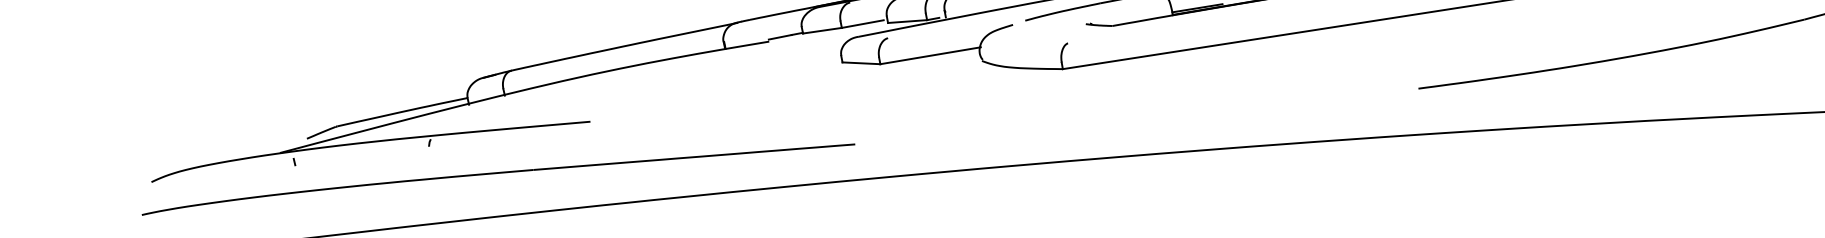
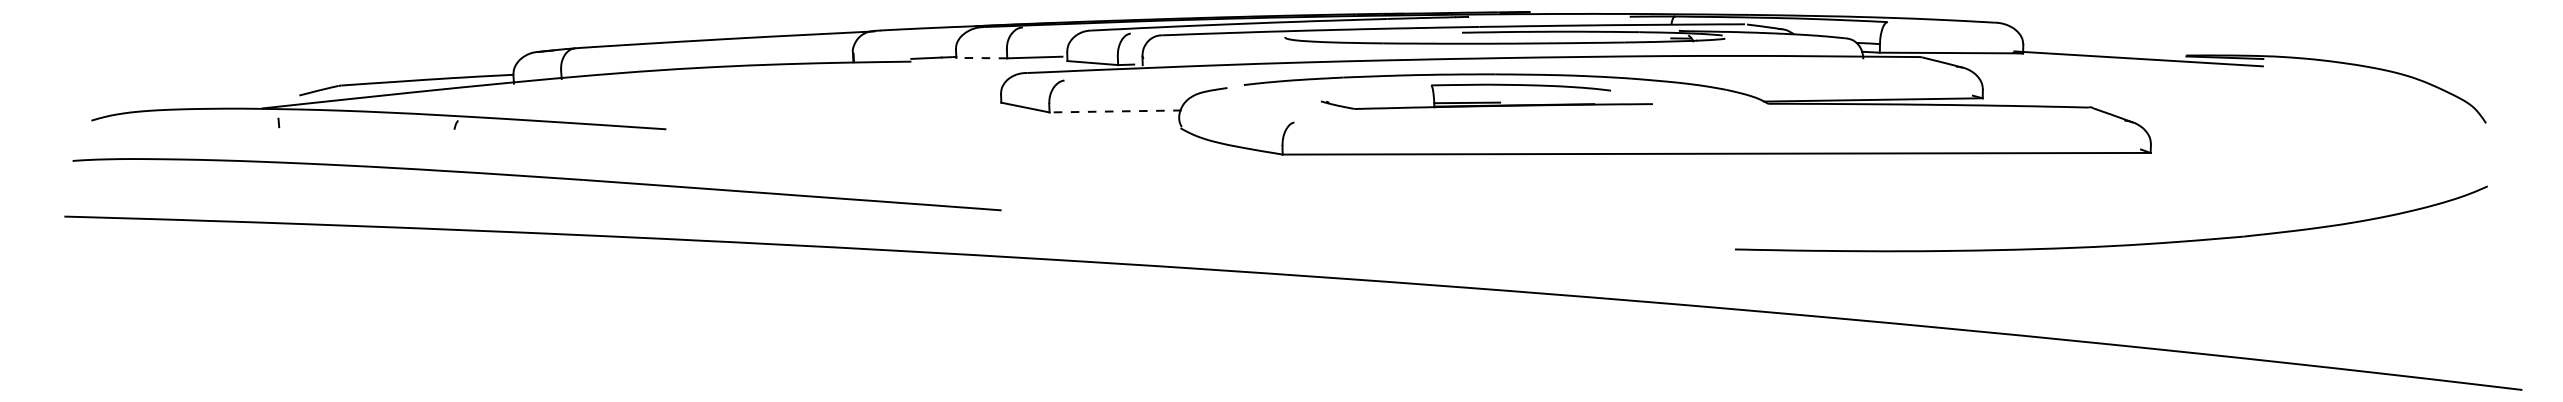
line: (822, 31) -> (981, 58), solid -> dashed
line: (930, 55) -> (1115, 111), solid -> dashed

